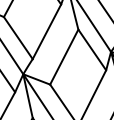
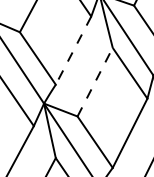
line: (46, 32) -> (73, 51), solid -> dashed
line: (64, 57) -> (95, 82), solid -> dashed

